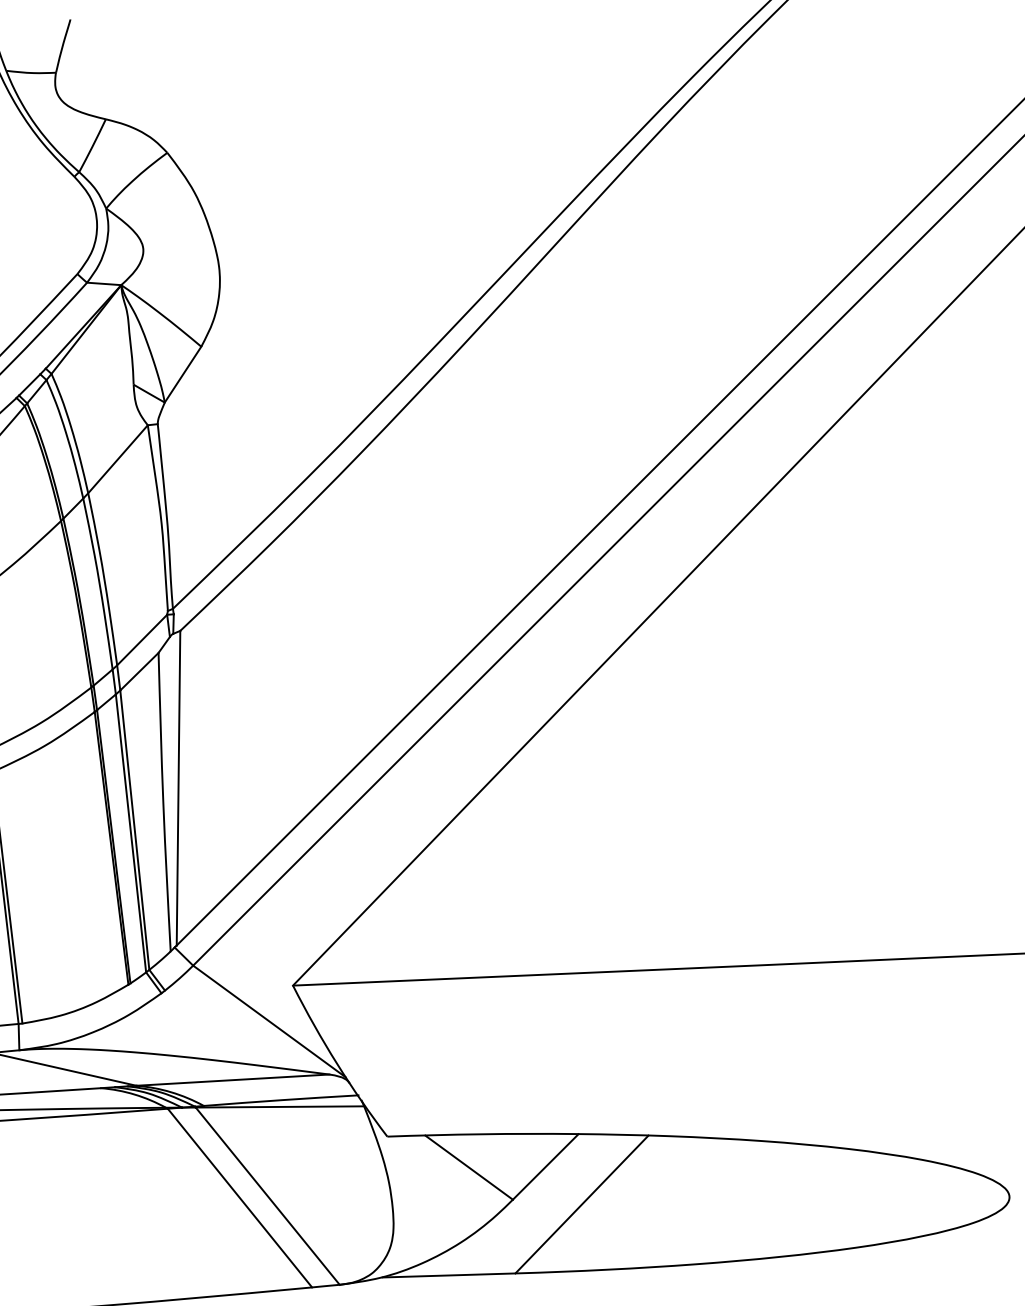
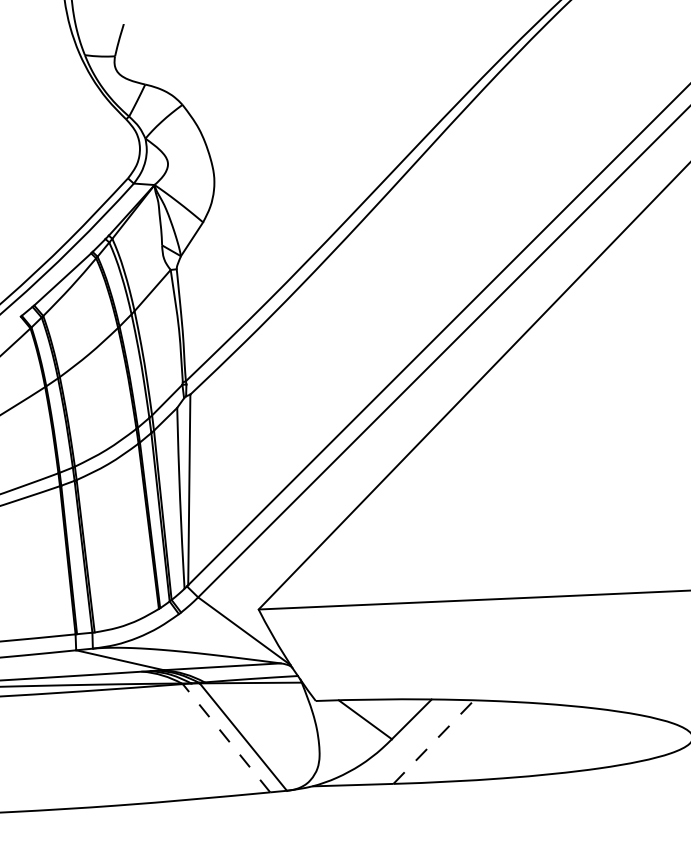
line: (239, 1198) -> (226, 738), solid -> dashed
line: (583, 1203) -> (434, 741), solid -> dashed

